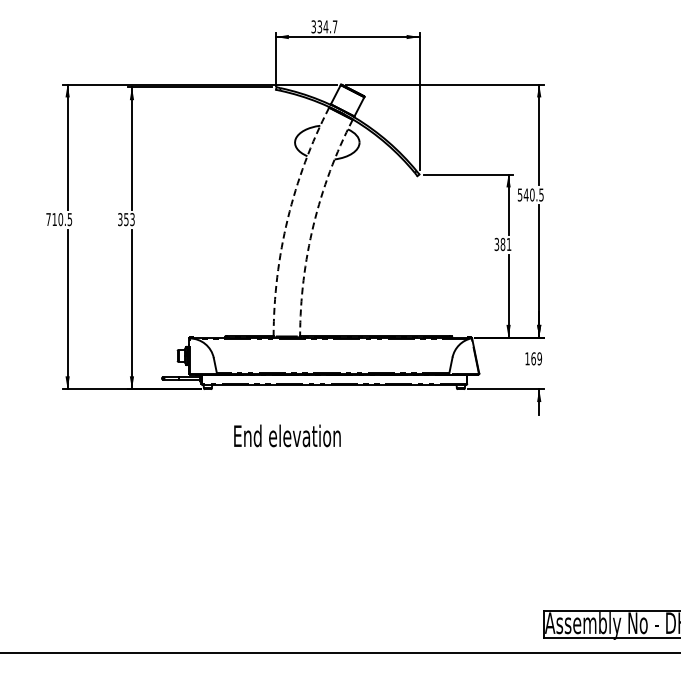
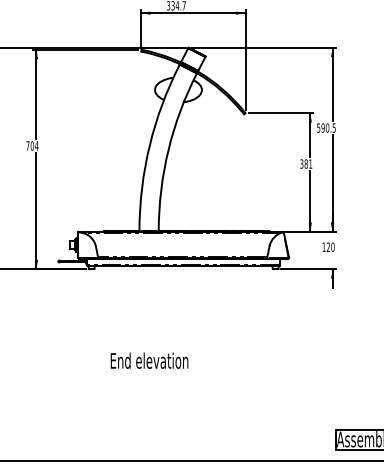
text: (525, 194) -> (322, 127), 540.5 -> 590.5
arc: (287, 218) -> (149, 145), dashed -> solid
text: (126, 219) -> (32, 145), 353 -> 704
arc: (313, 225) -> (168, 150), dashed -> solid
text: (536, 358) -> (330, 246), 169 -> 120
text: (287, 435) -> (149, 360), moved

